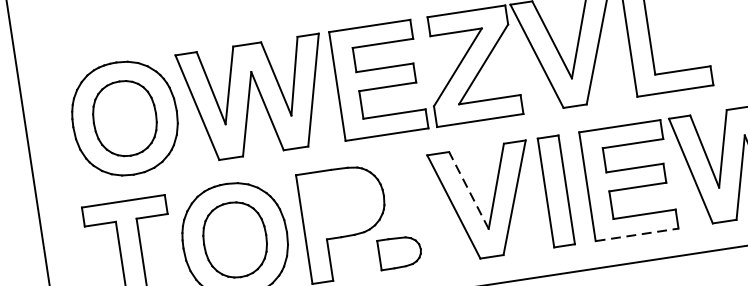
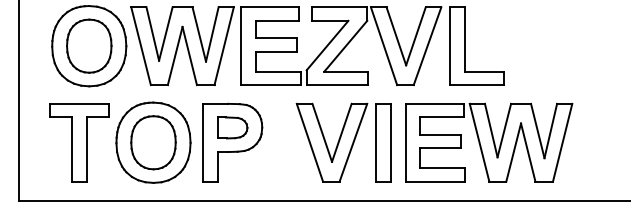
line: (469, 189) -> (322, 132), dashed -> solid
line: (637, 234) -> (435, 181), dashed -> solid
part: (399, 251) -> (232, 127), moved

